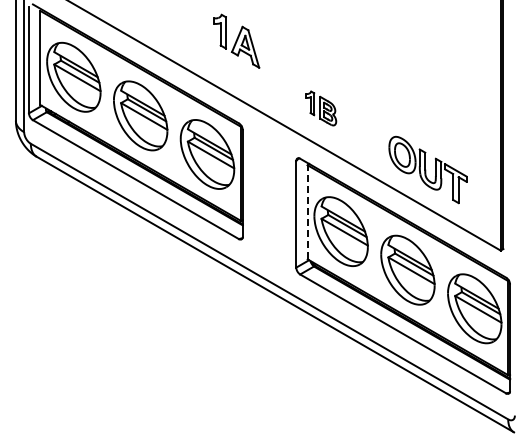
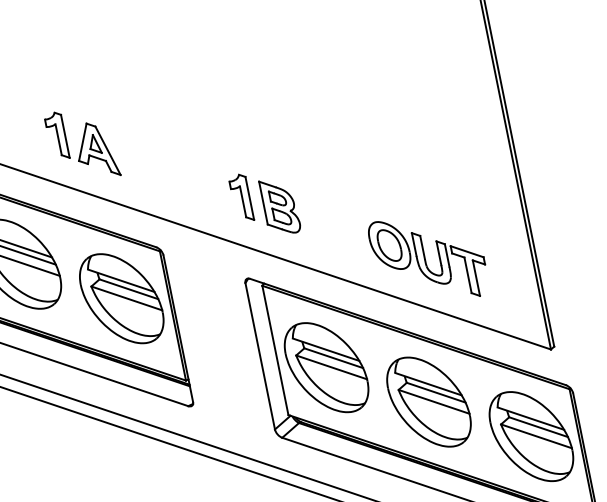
part: (236, 40) -> (81, 143), moved
part: (320, 108) -> (264, 204), size x1.43
line: (307, 211) -> (274, 349), dashed -> solid

